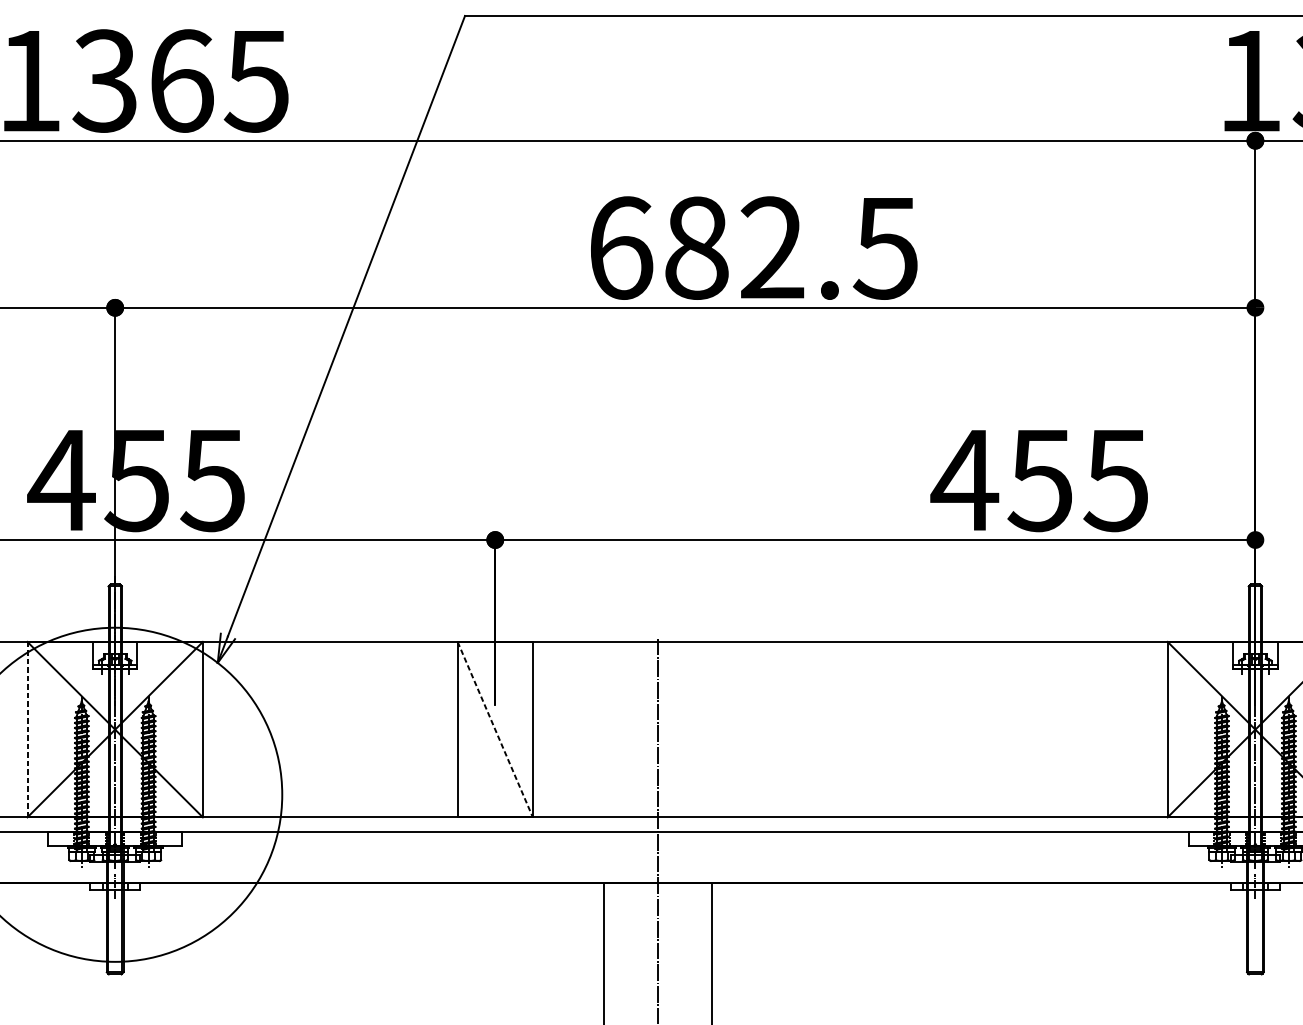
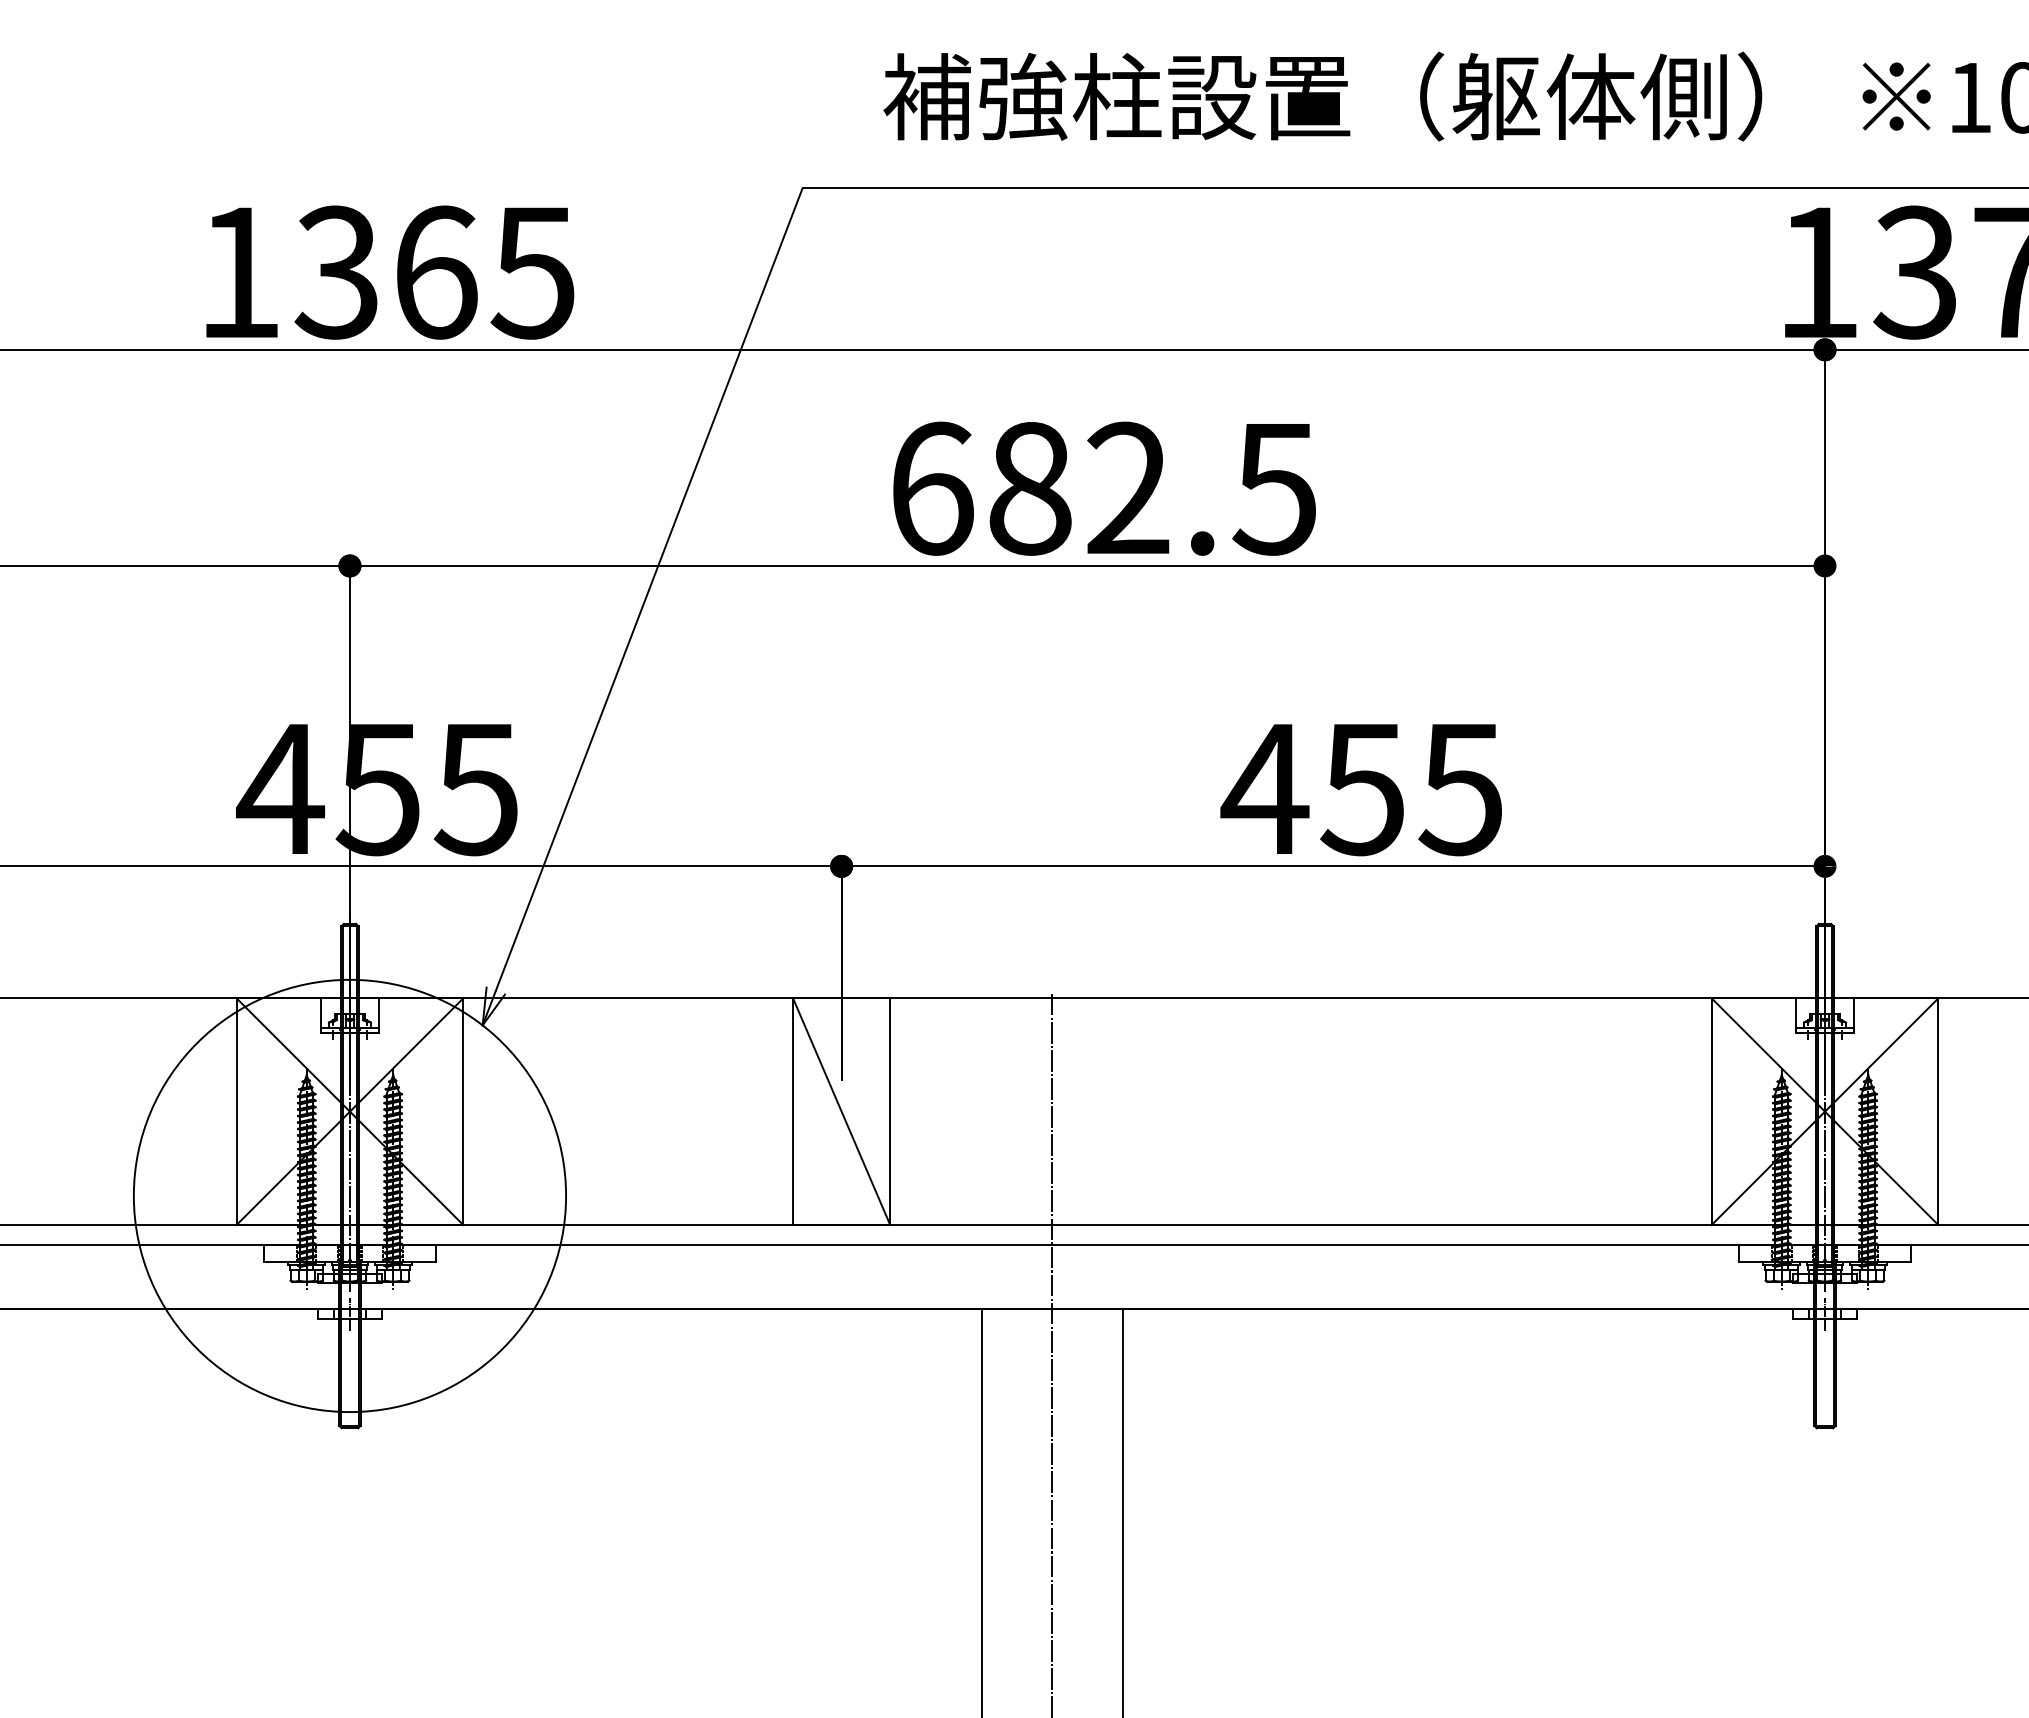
text: (754, 247) -> (1104, 488), moved
text: (1038, 481) -> (1360, 790), moved
line: (27, 729) -> (236, 1111), dashed -> solid
line: (495, 730) -> (841, 1112), dashed -> solid

